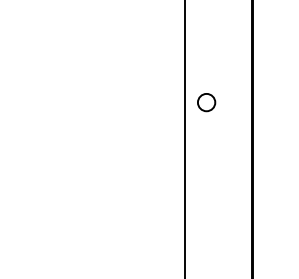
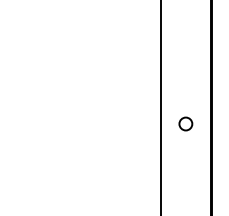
circle: (206, 101) -> (185, 123), moved

